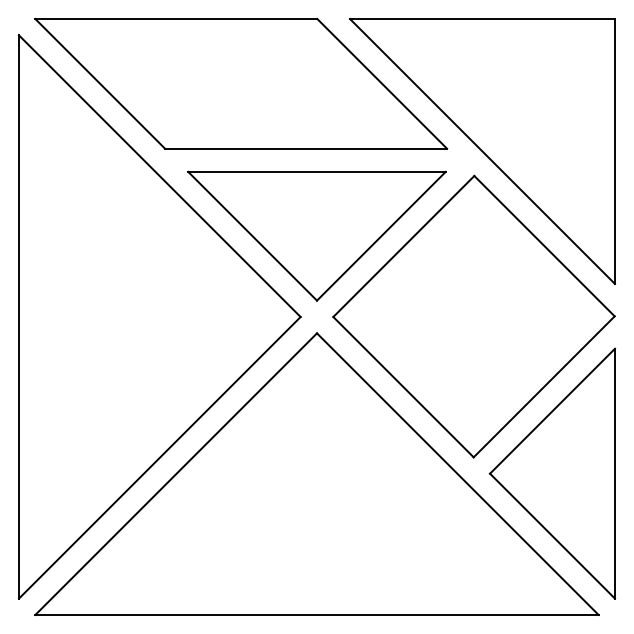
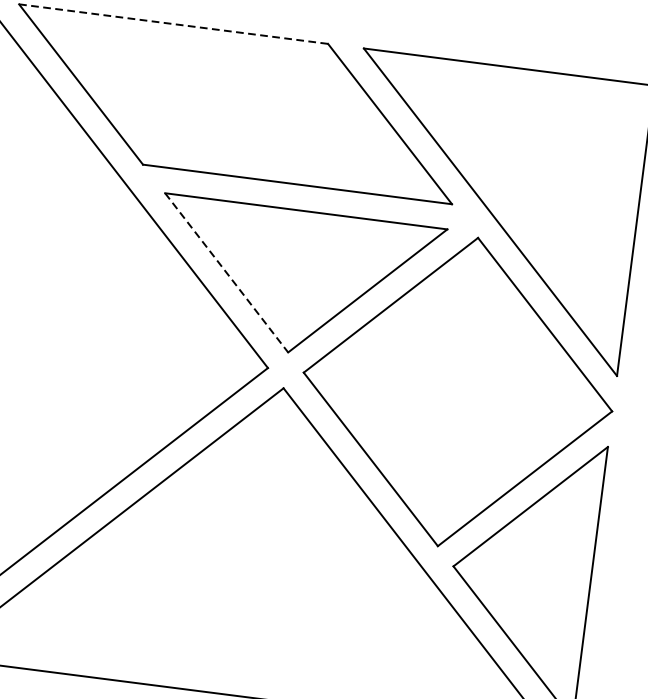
line: (176, 19) -> (173, 24), solid -> dashed
line: (252, 236) -> (226, 273), solid -> dashed

